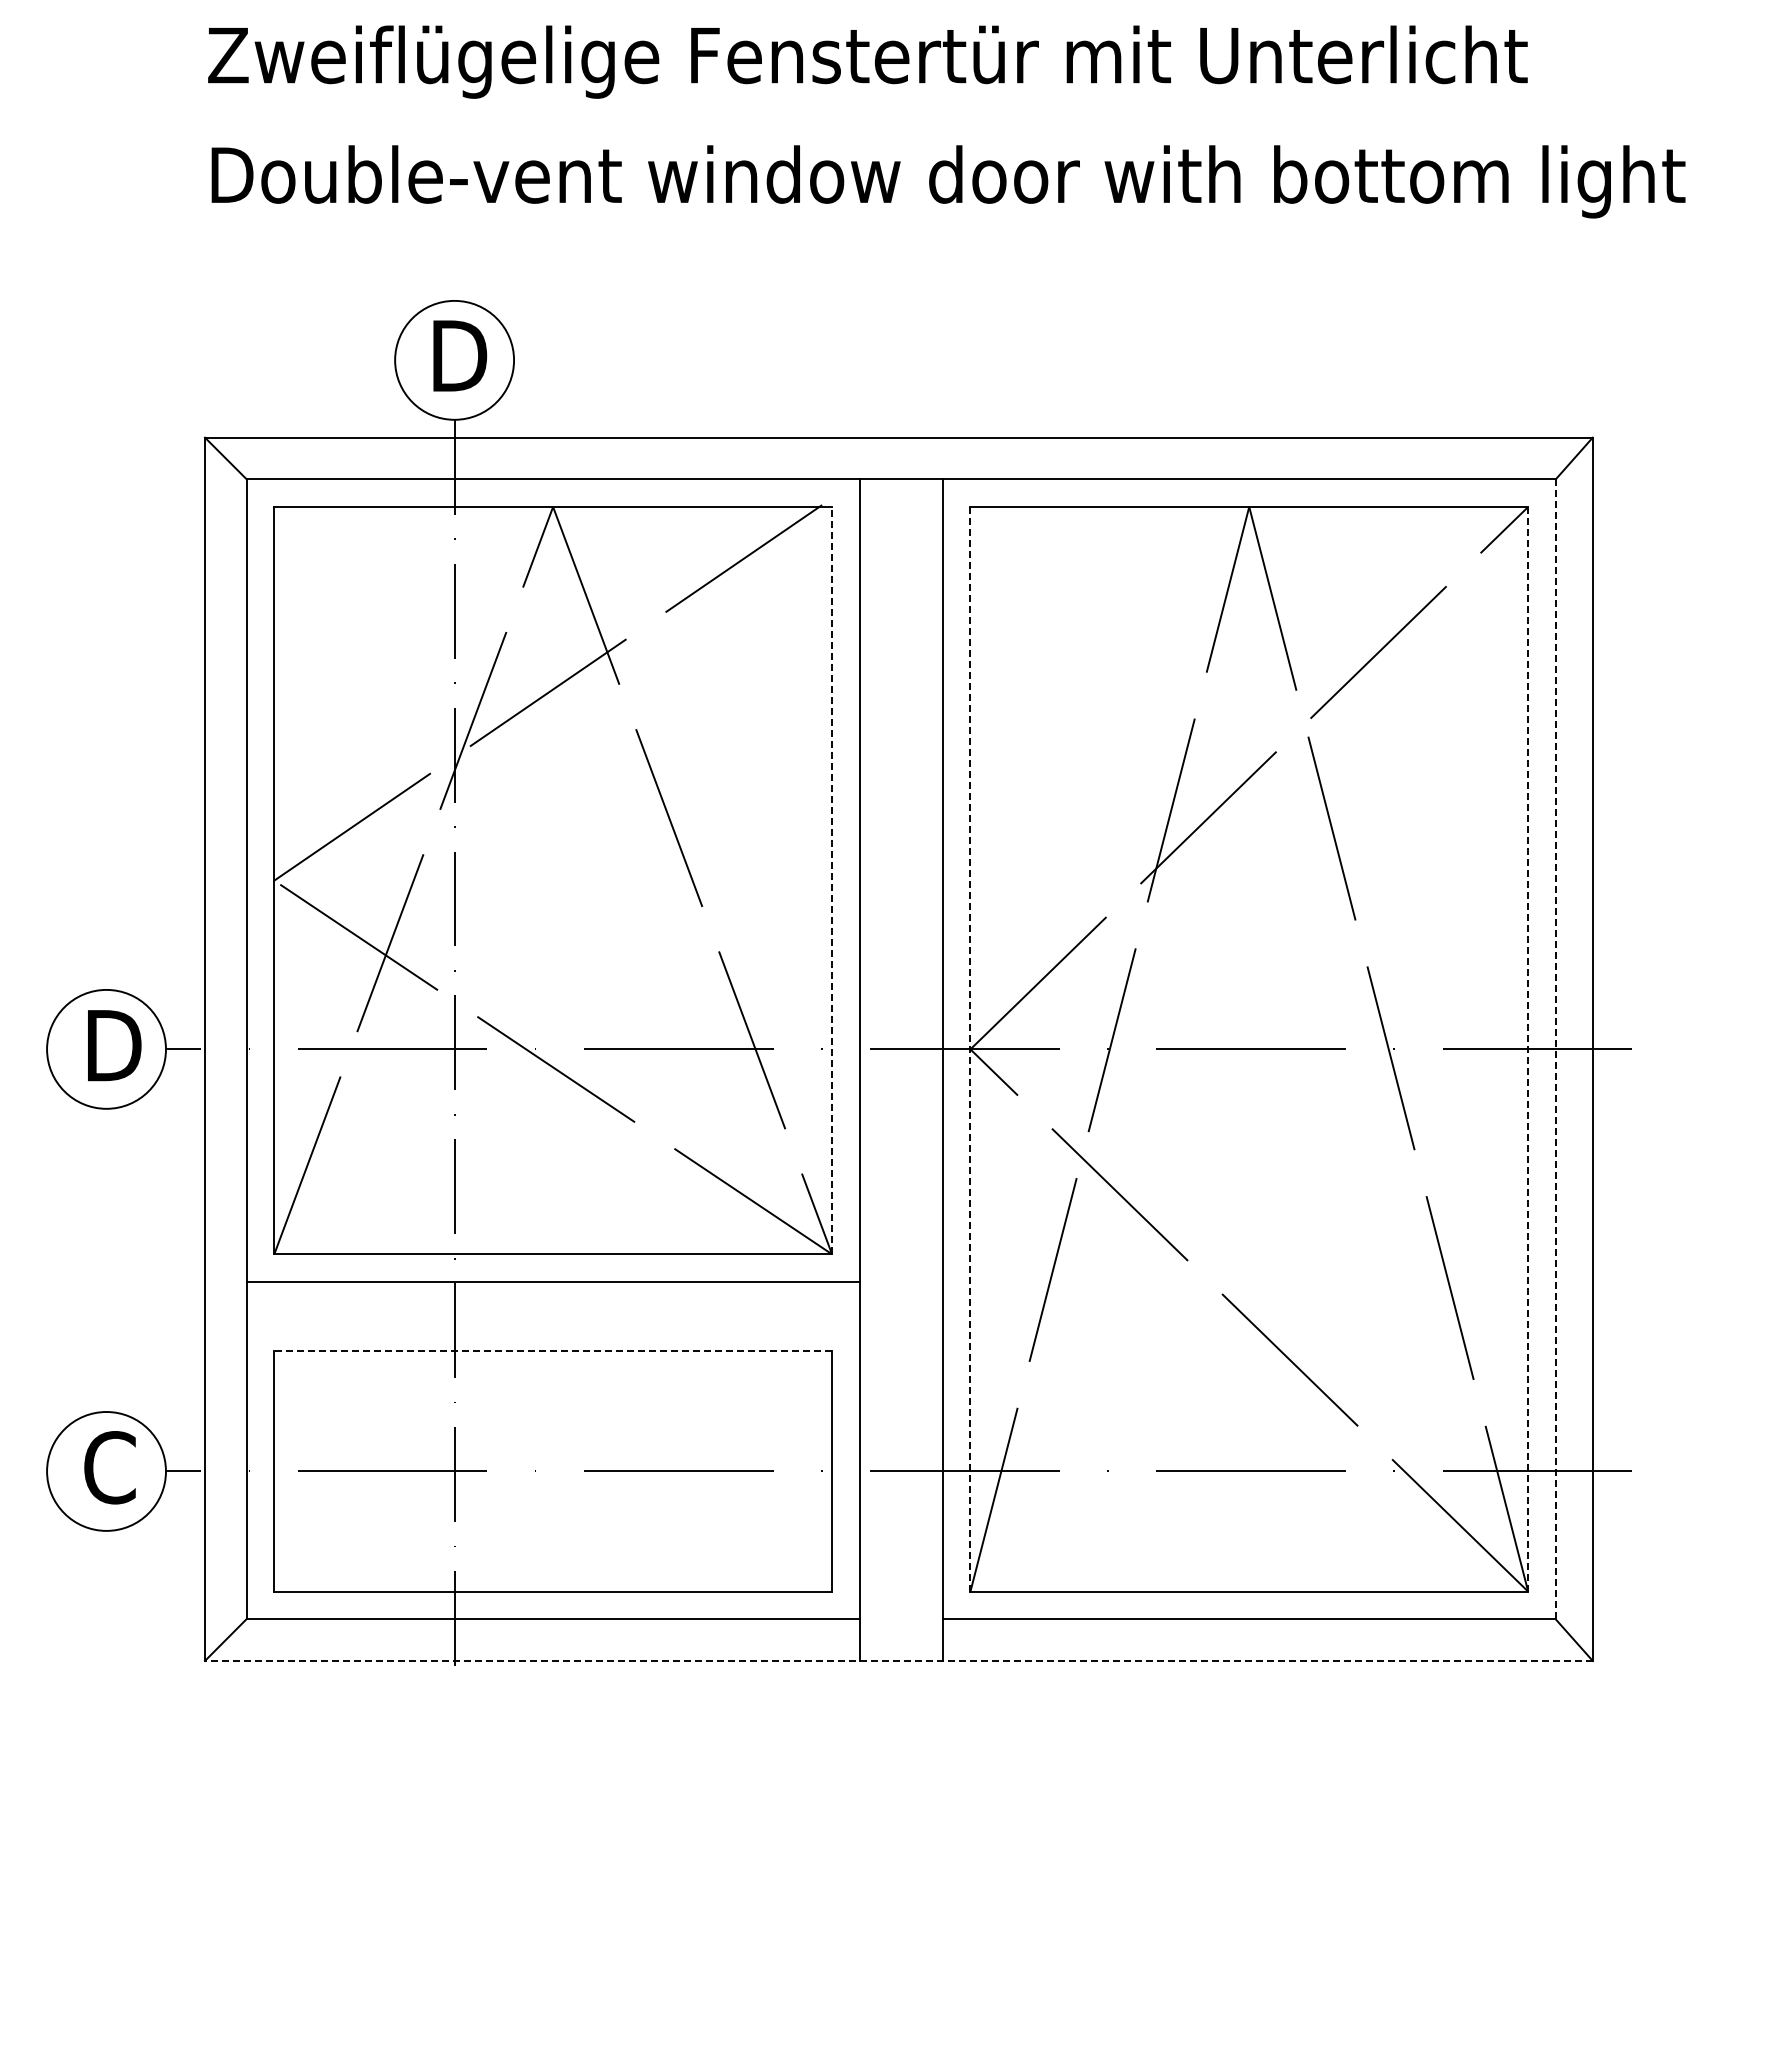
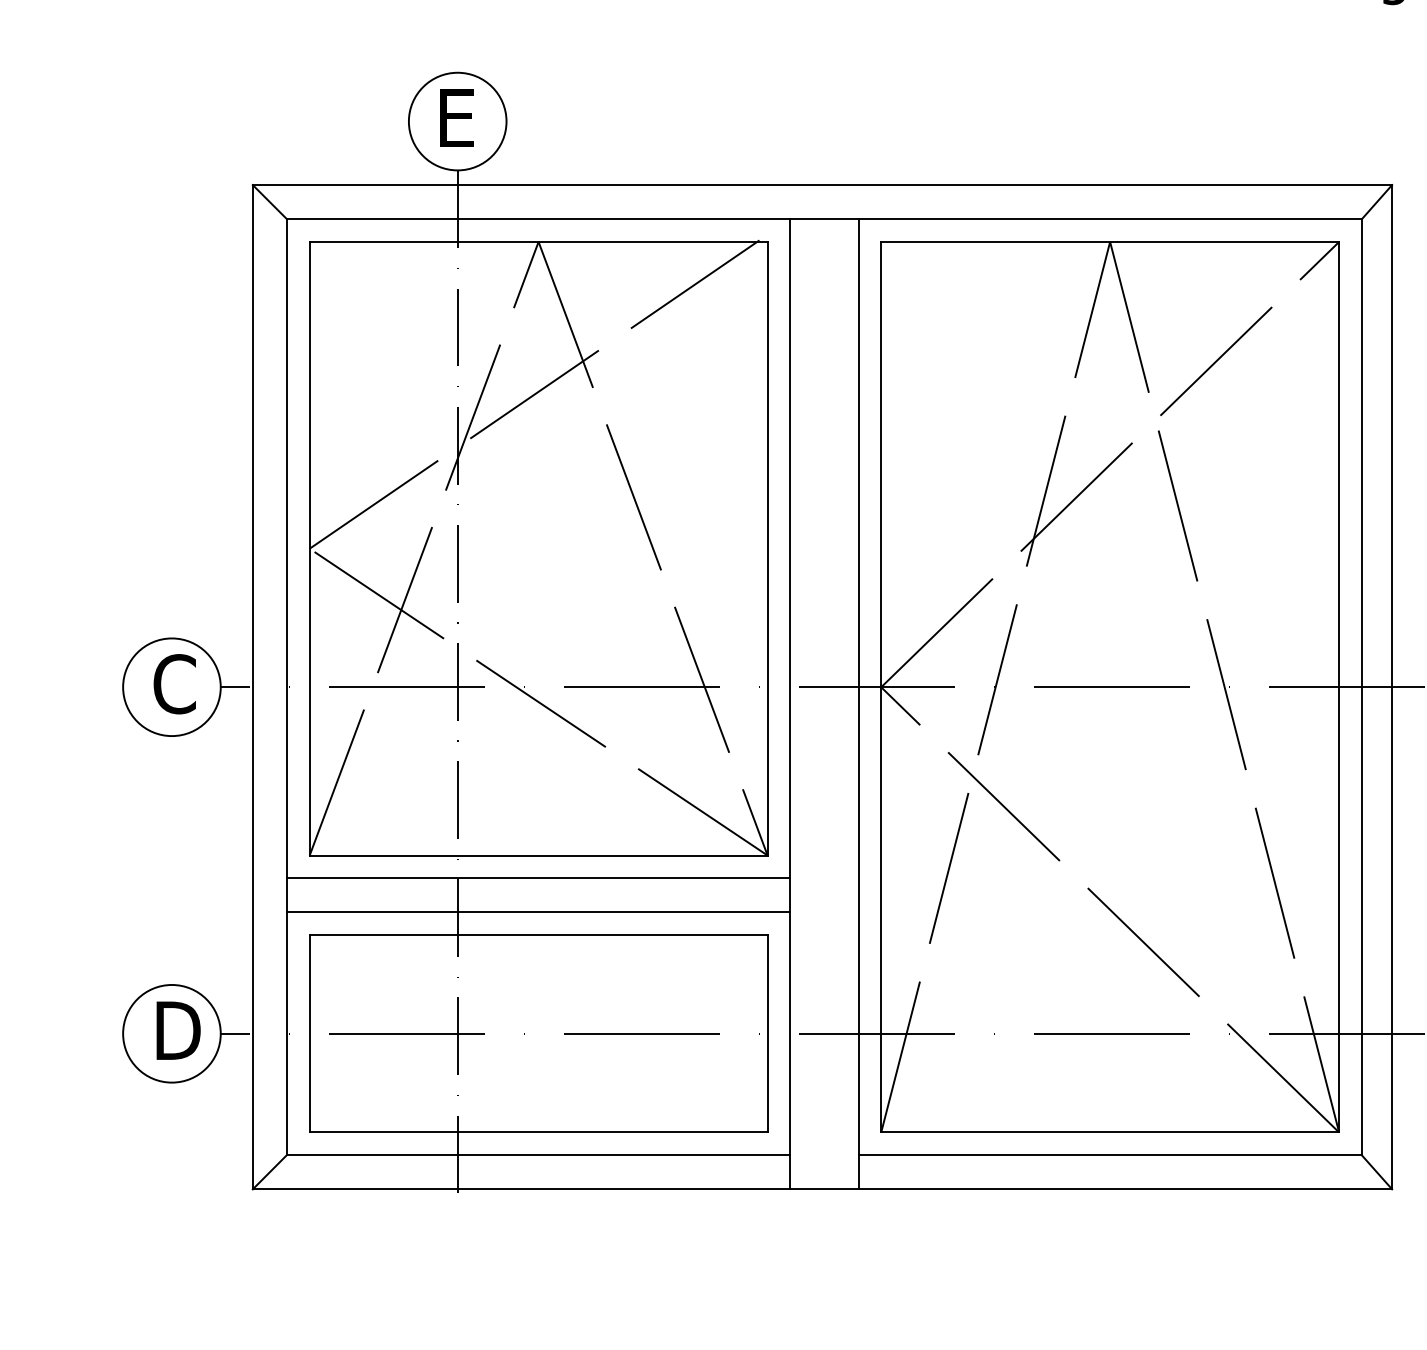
text: (460, 355) -> (462, 117), D -> E
line: (832, 880) -> (767, 548), dashed -> solid
text: (112, 1045) -> (176, 684), D -> C
line: (970, 1048) -> (881, 686), dashed -> solid
line: (1555, 1048) -> (1361, 686), dashed -> solid
line: (1528, 1049) -> (1339, 687), dashed -> solid
line: (552, 1323) -> (538, 912), added
line: (553, 1351) -> (538, 935), dashed -> solid
text: (112, 1467) -> (176, 1030), C -> D
line: (898, 1660) -> (822, 1189), dashed -> solid

